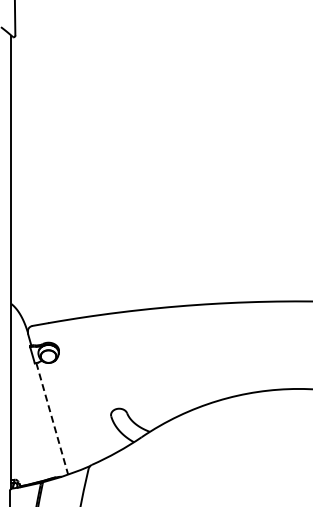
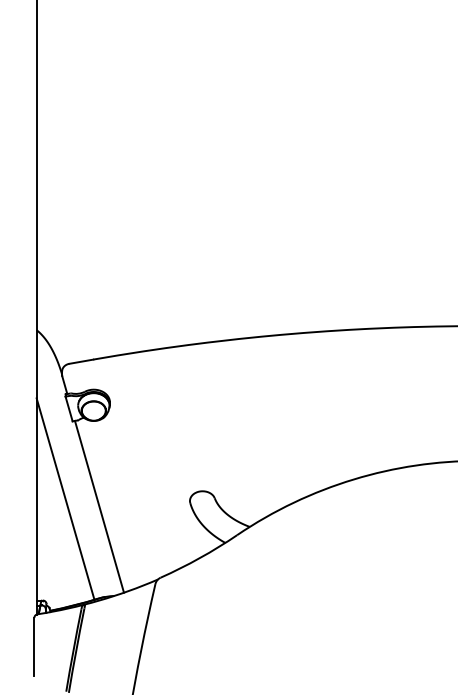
line: (29, 413) -> (64, 498), added
line: (52, 419) -> (99, 507), dashed -> solid

